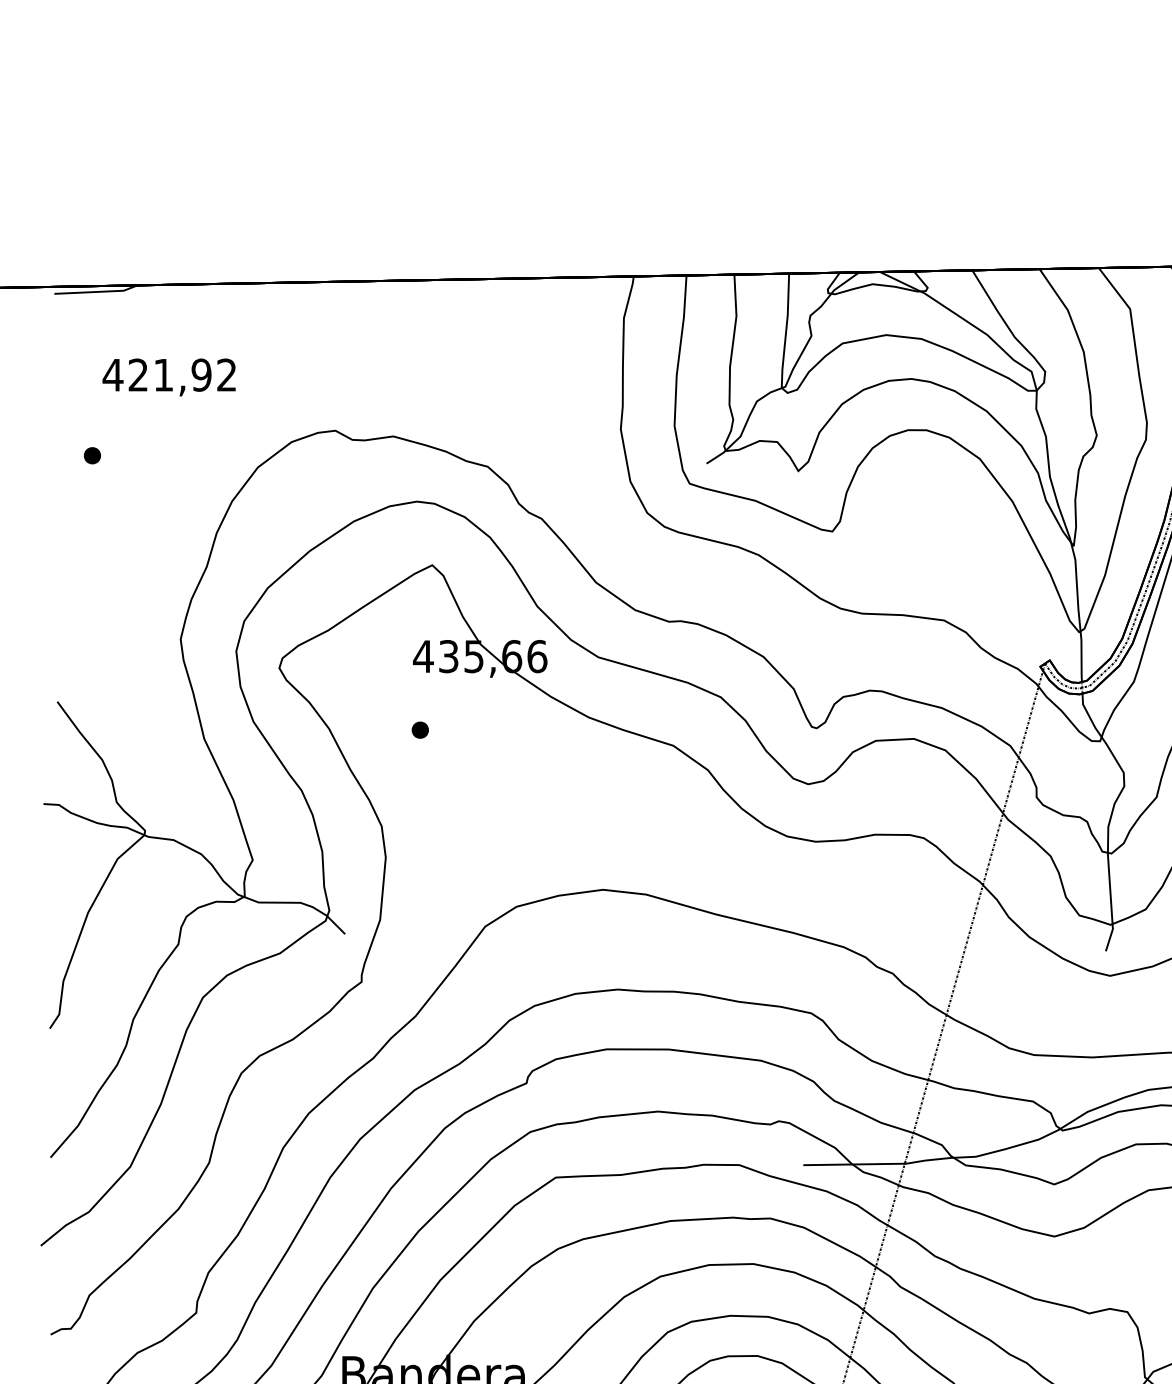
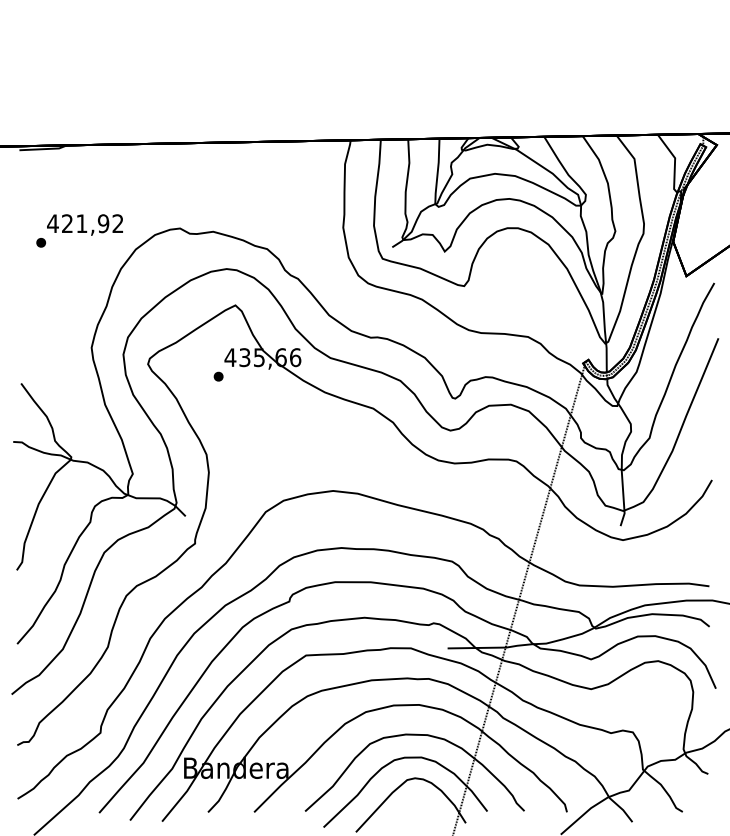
text: (168, 376) -> (84, 224), moved
part: (420, 729) -> (218, 376), moved

